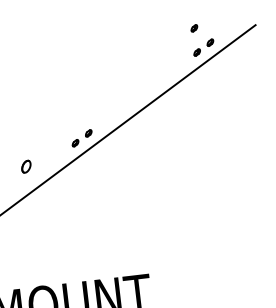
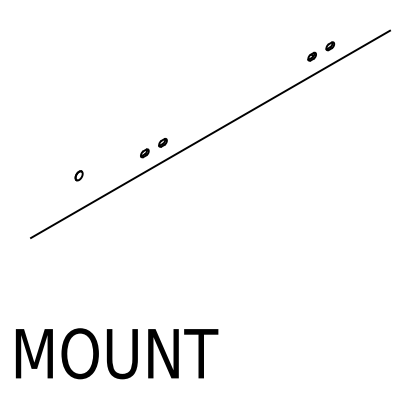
part: (193, 28) -> (311, 25), removed
part: (25, 166) -> (78, 175), size x0.62

